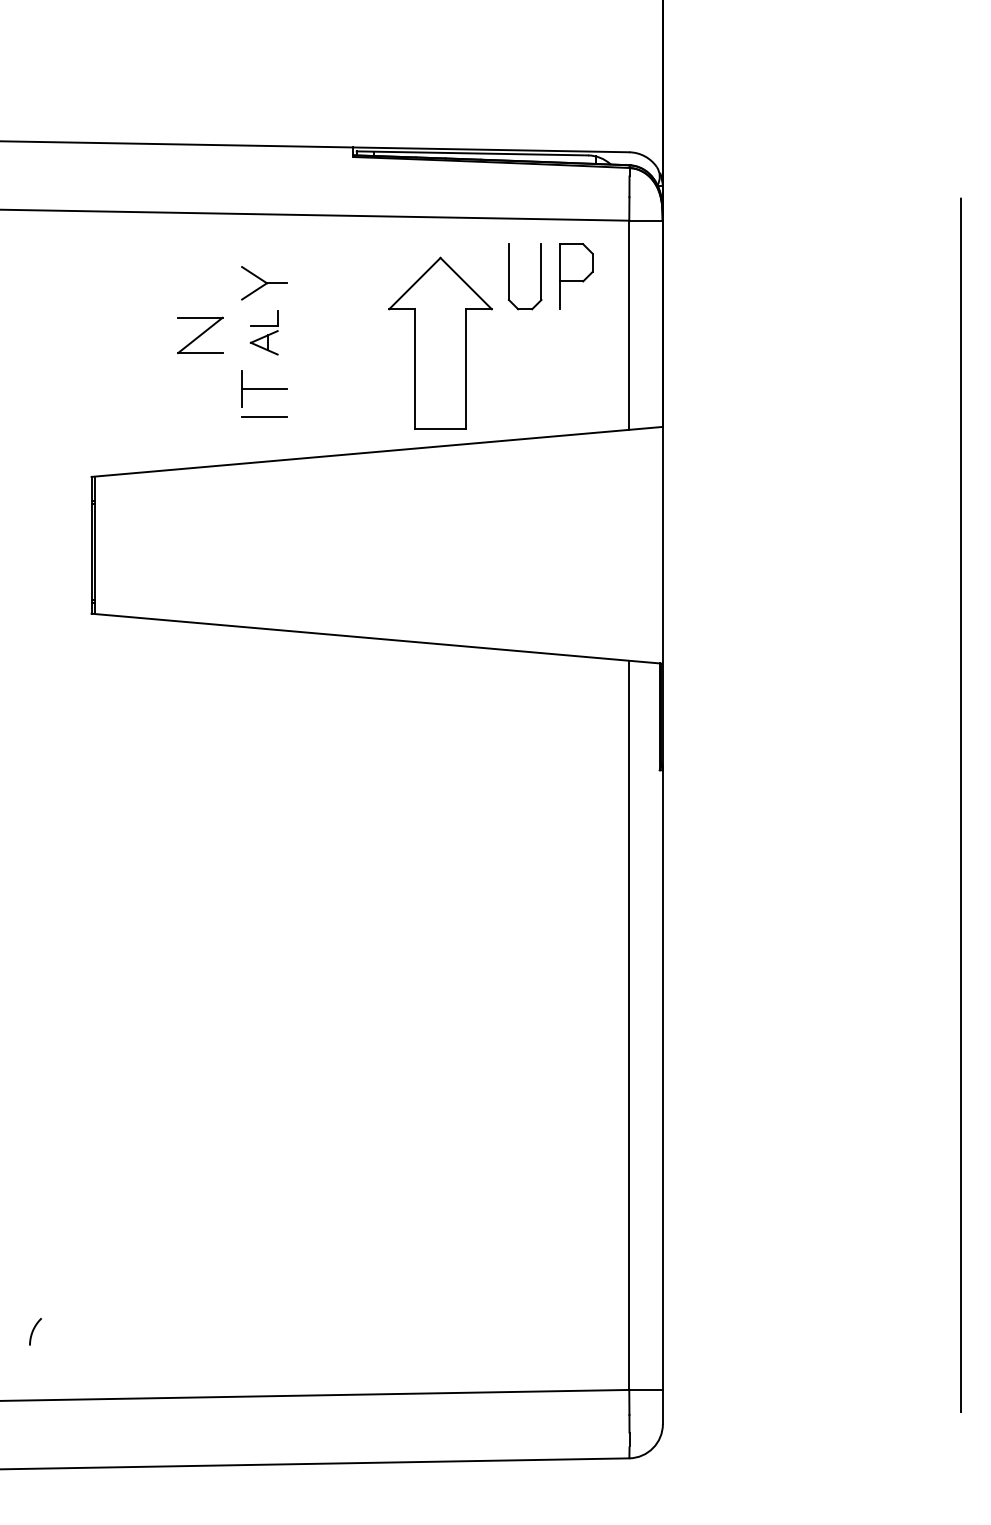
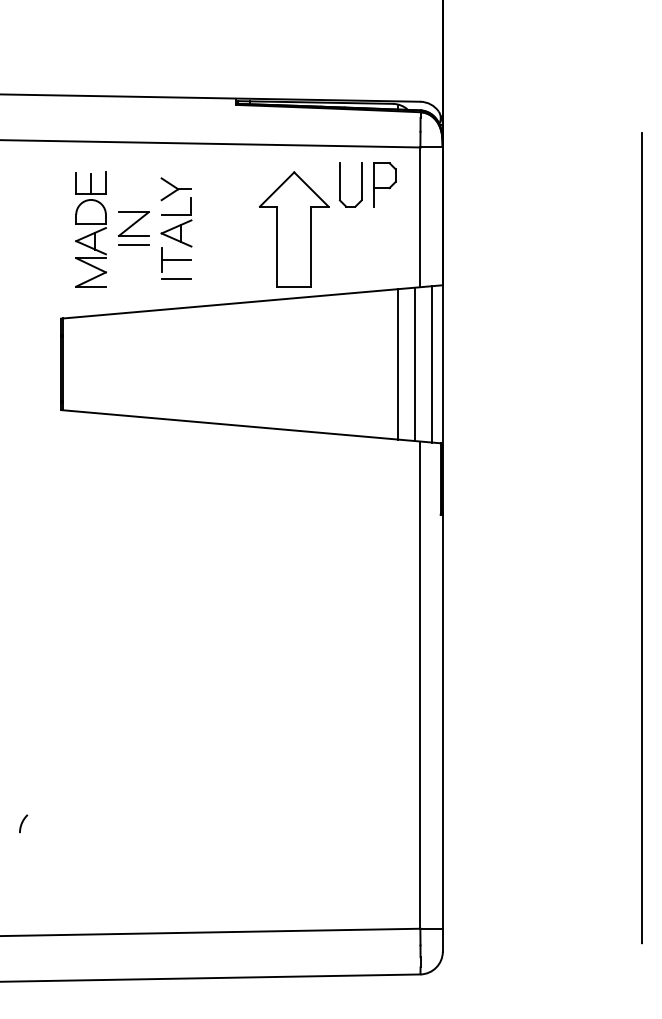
part: (264, 332) -> (176, 222), size x1.67
part: (135, 343) -> (90, 229), added
line: (199, 365) -> (133, 244), added
line: (596, 545) -> (398, 364), added
line: (621, 545) -> (415, 364), added
line: (645, 545) -> (431, 364), added
curve: (35, 1329) -> (23, 822), moved

